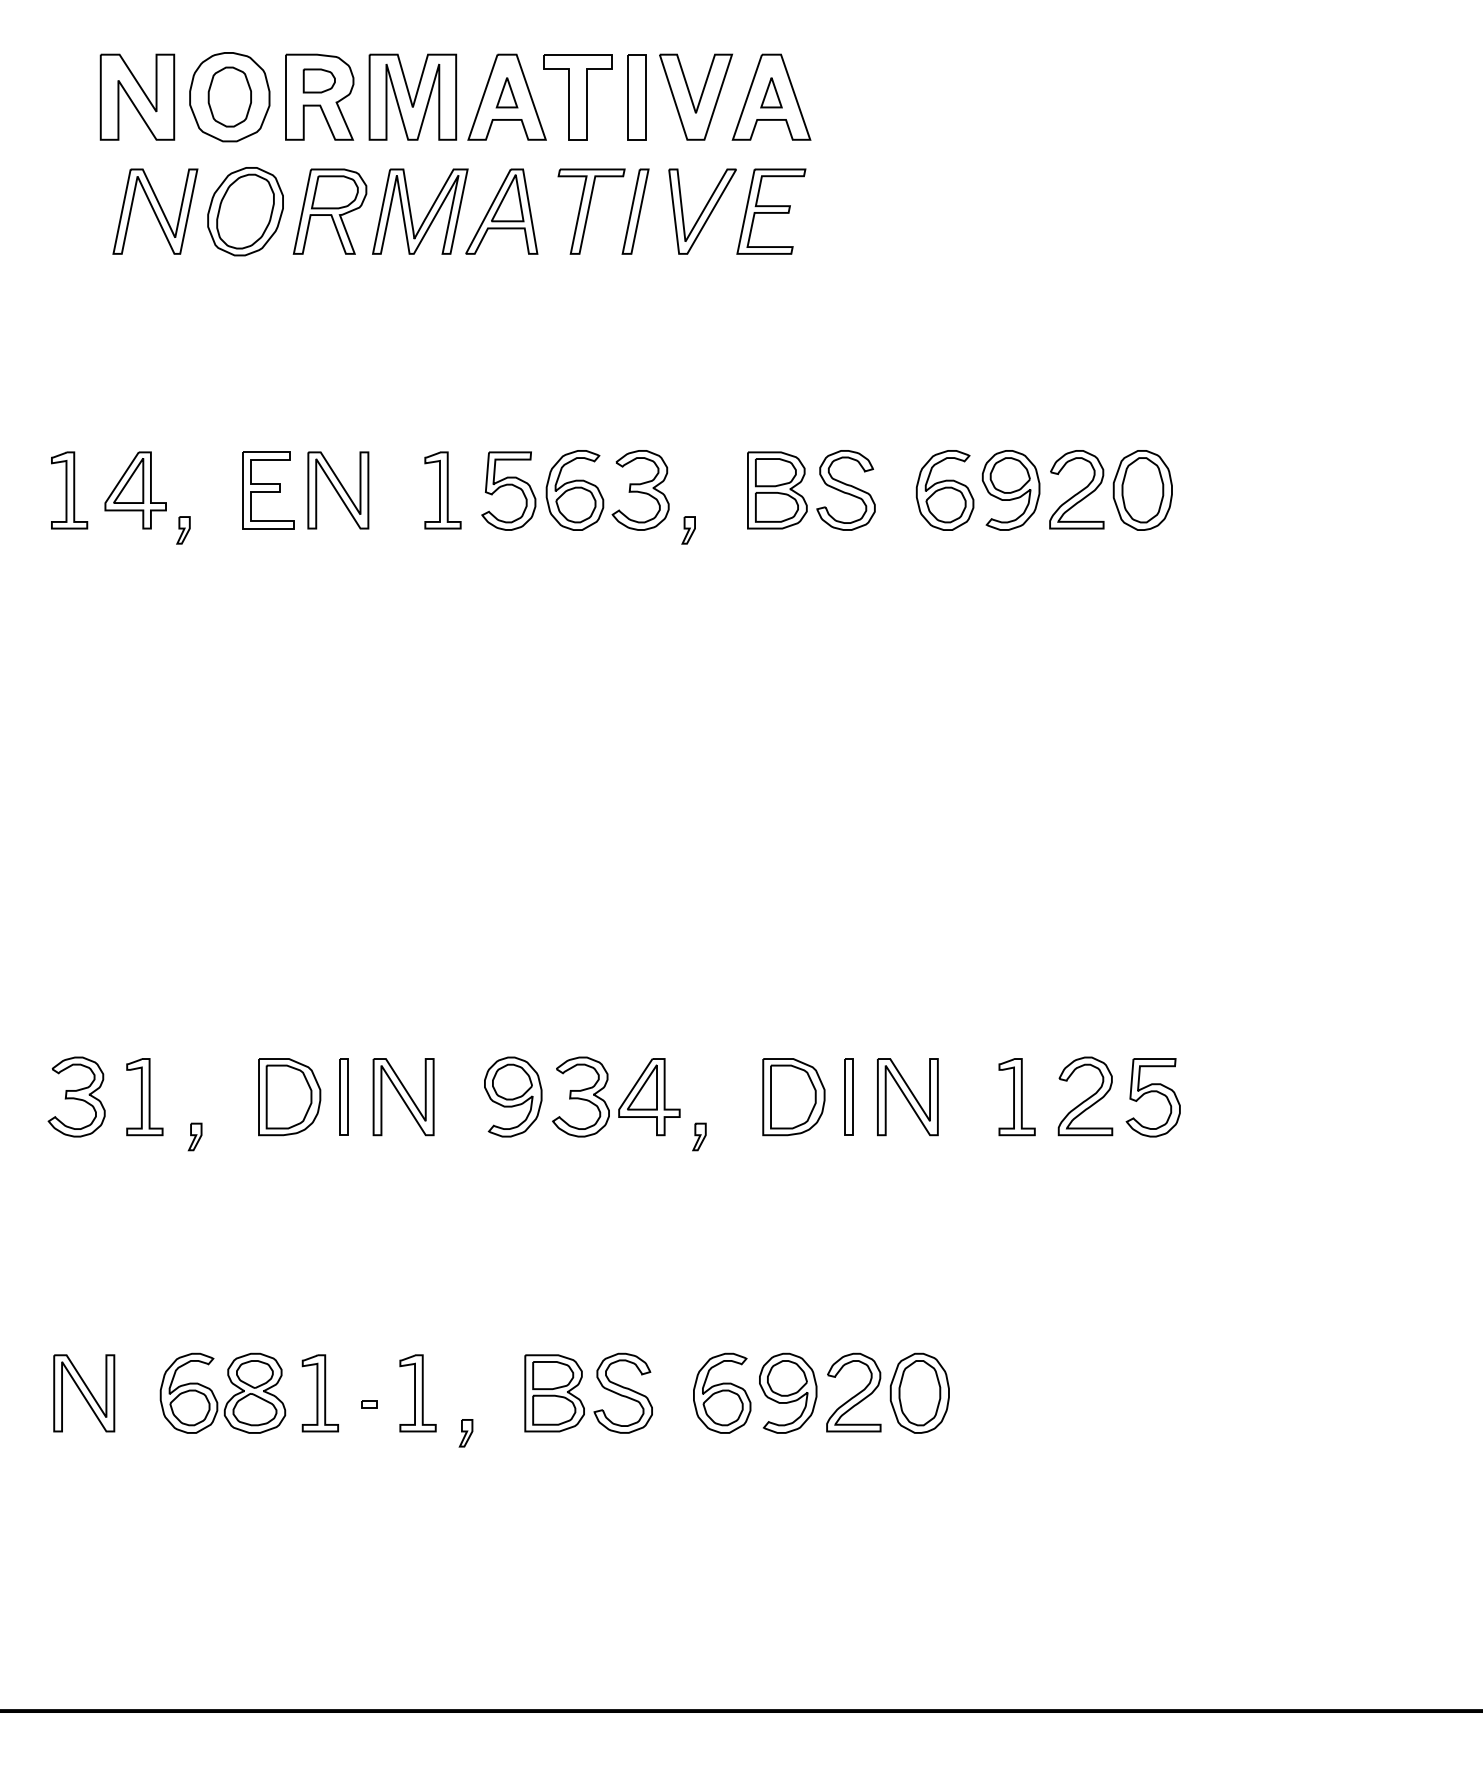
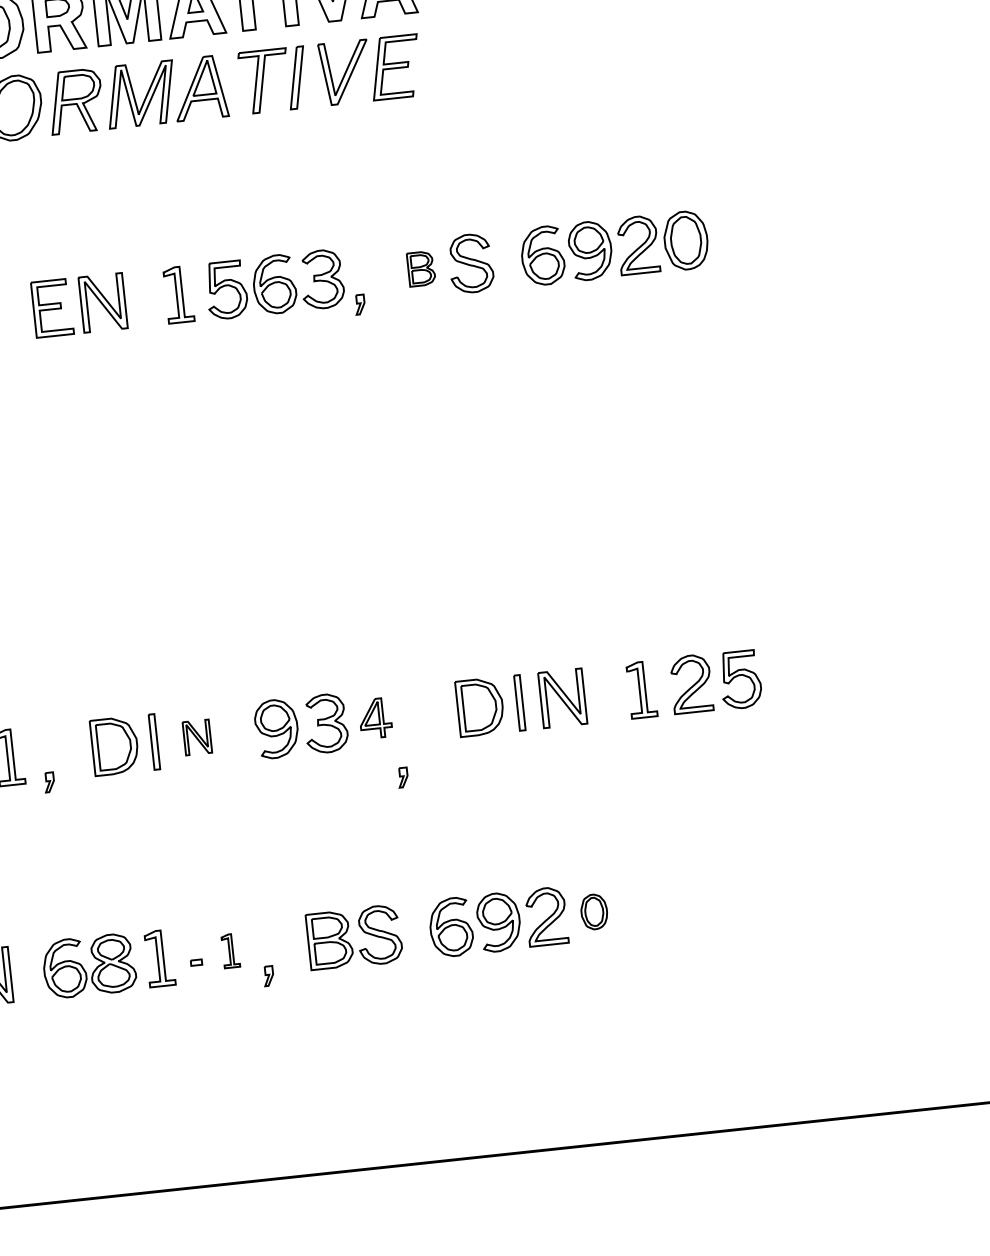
part: (777, 490) -> (421, 268), size x0.6
part: (403, 1097) -> (197, 737), size x0.6
part: (649, 1097) -> (375, 718), size x0.7
part: (699, 1136) -> (403, 777), moved
part: (919, 1392) -> (594, 911), size x0.6
part: (417, 1393) -> (230, 951), size x0.6

